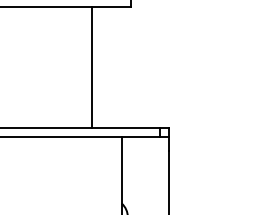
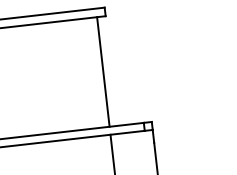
line: (91, 67) -> (103, 71), moved

